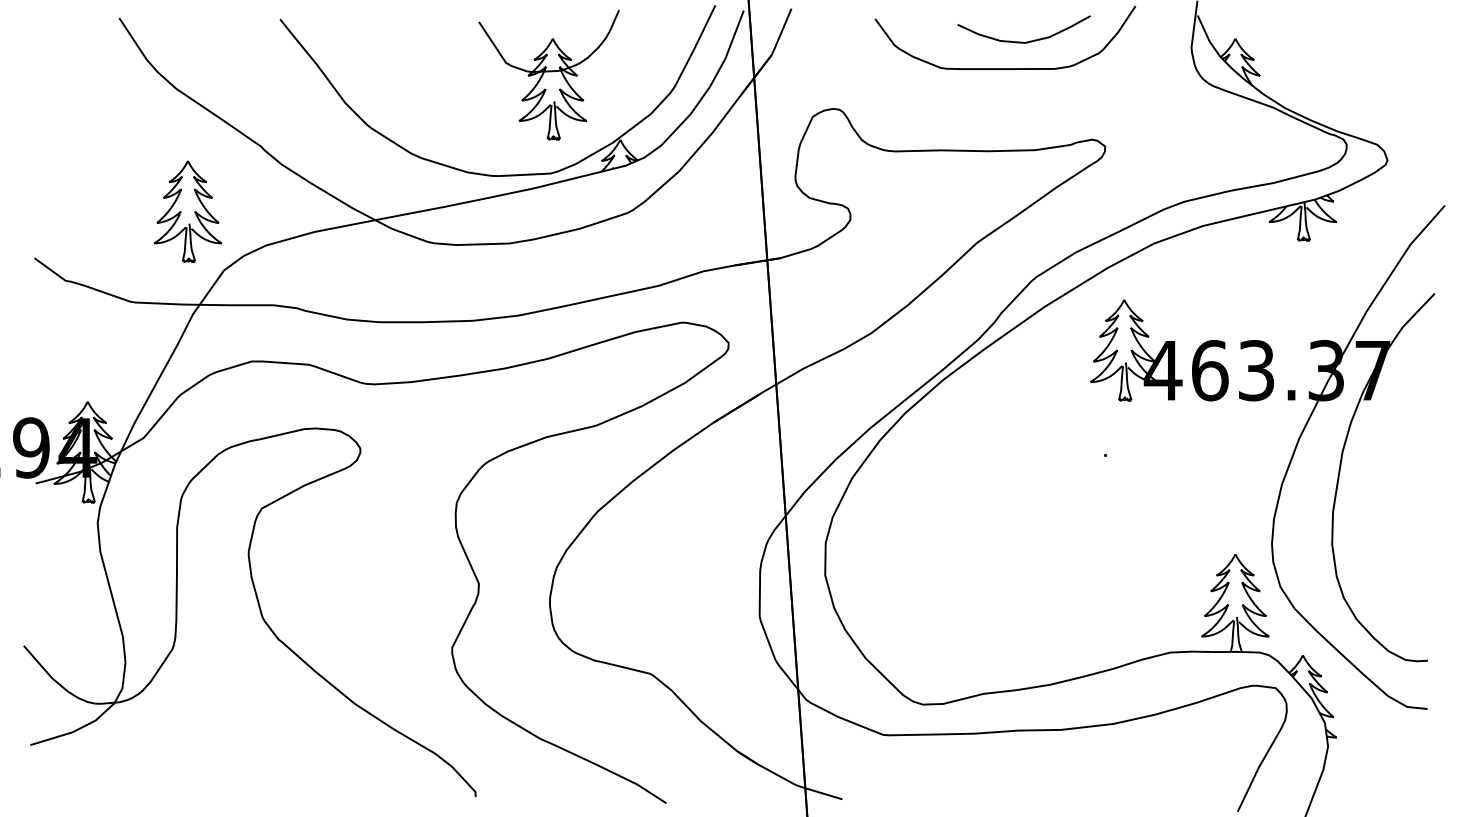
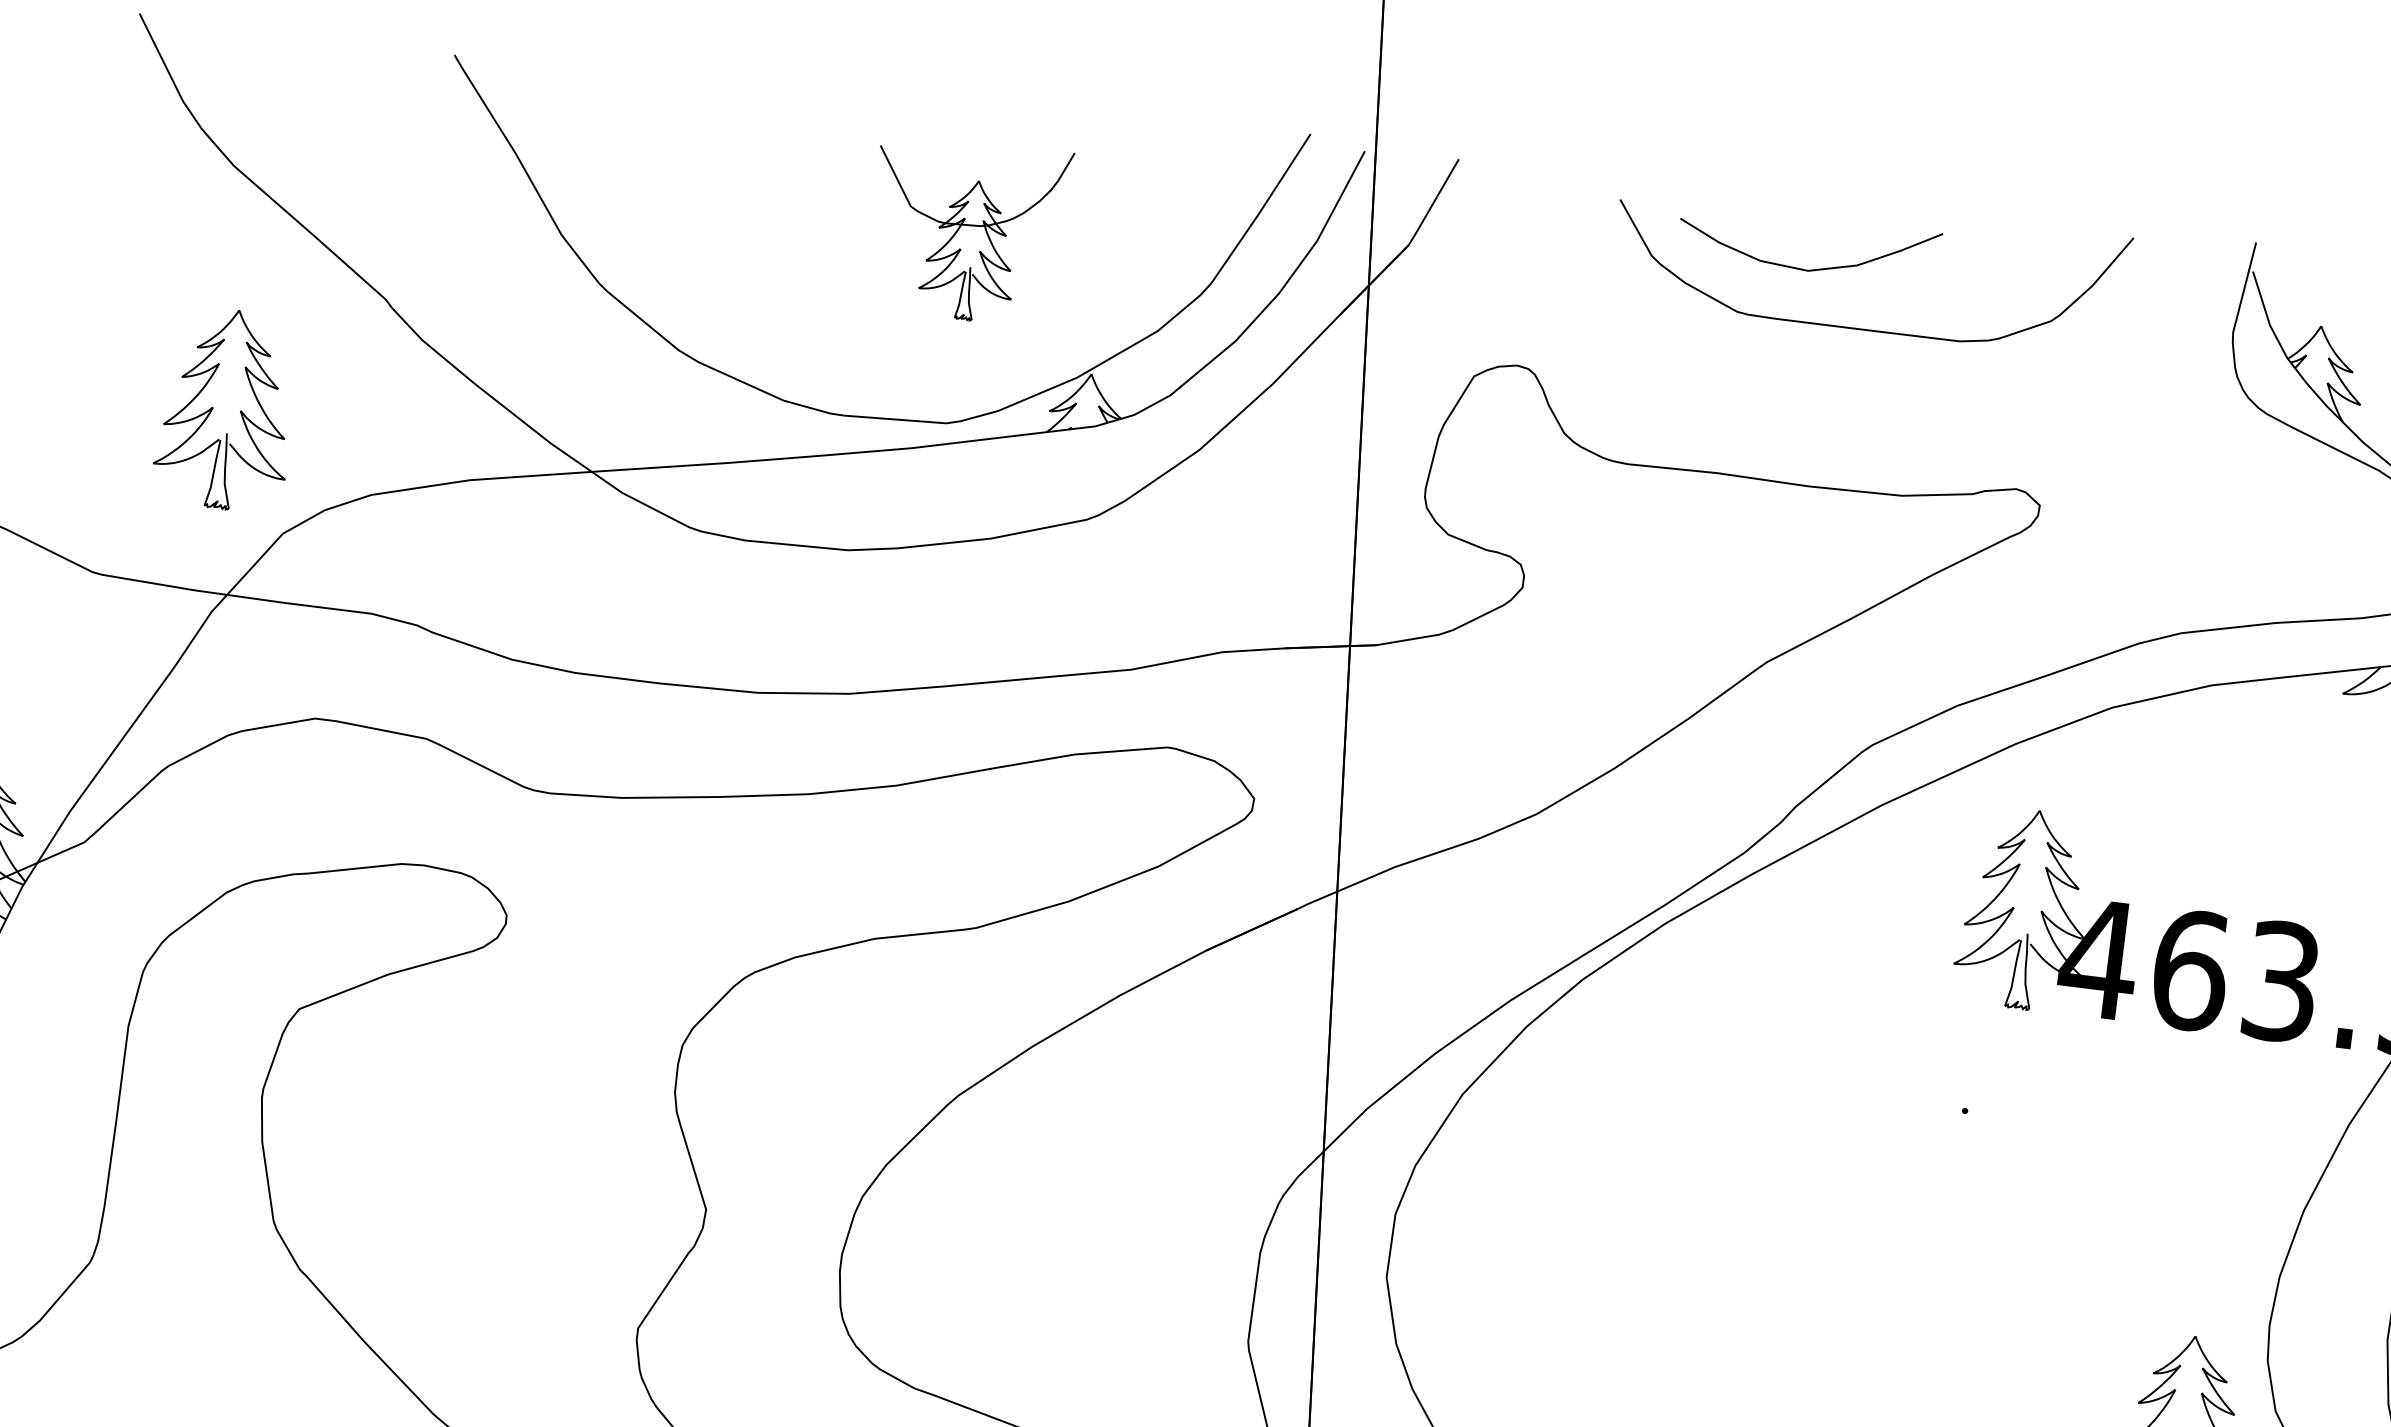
curve: (1022, 41) -> (1803, 267), moved
part: (548, 75) -> (966, 230), size x0.7

